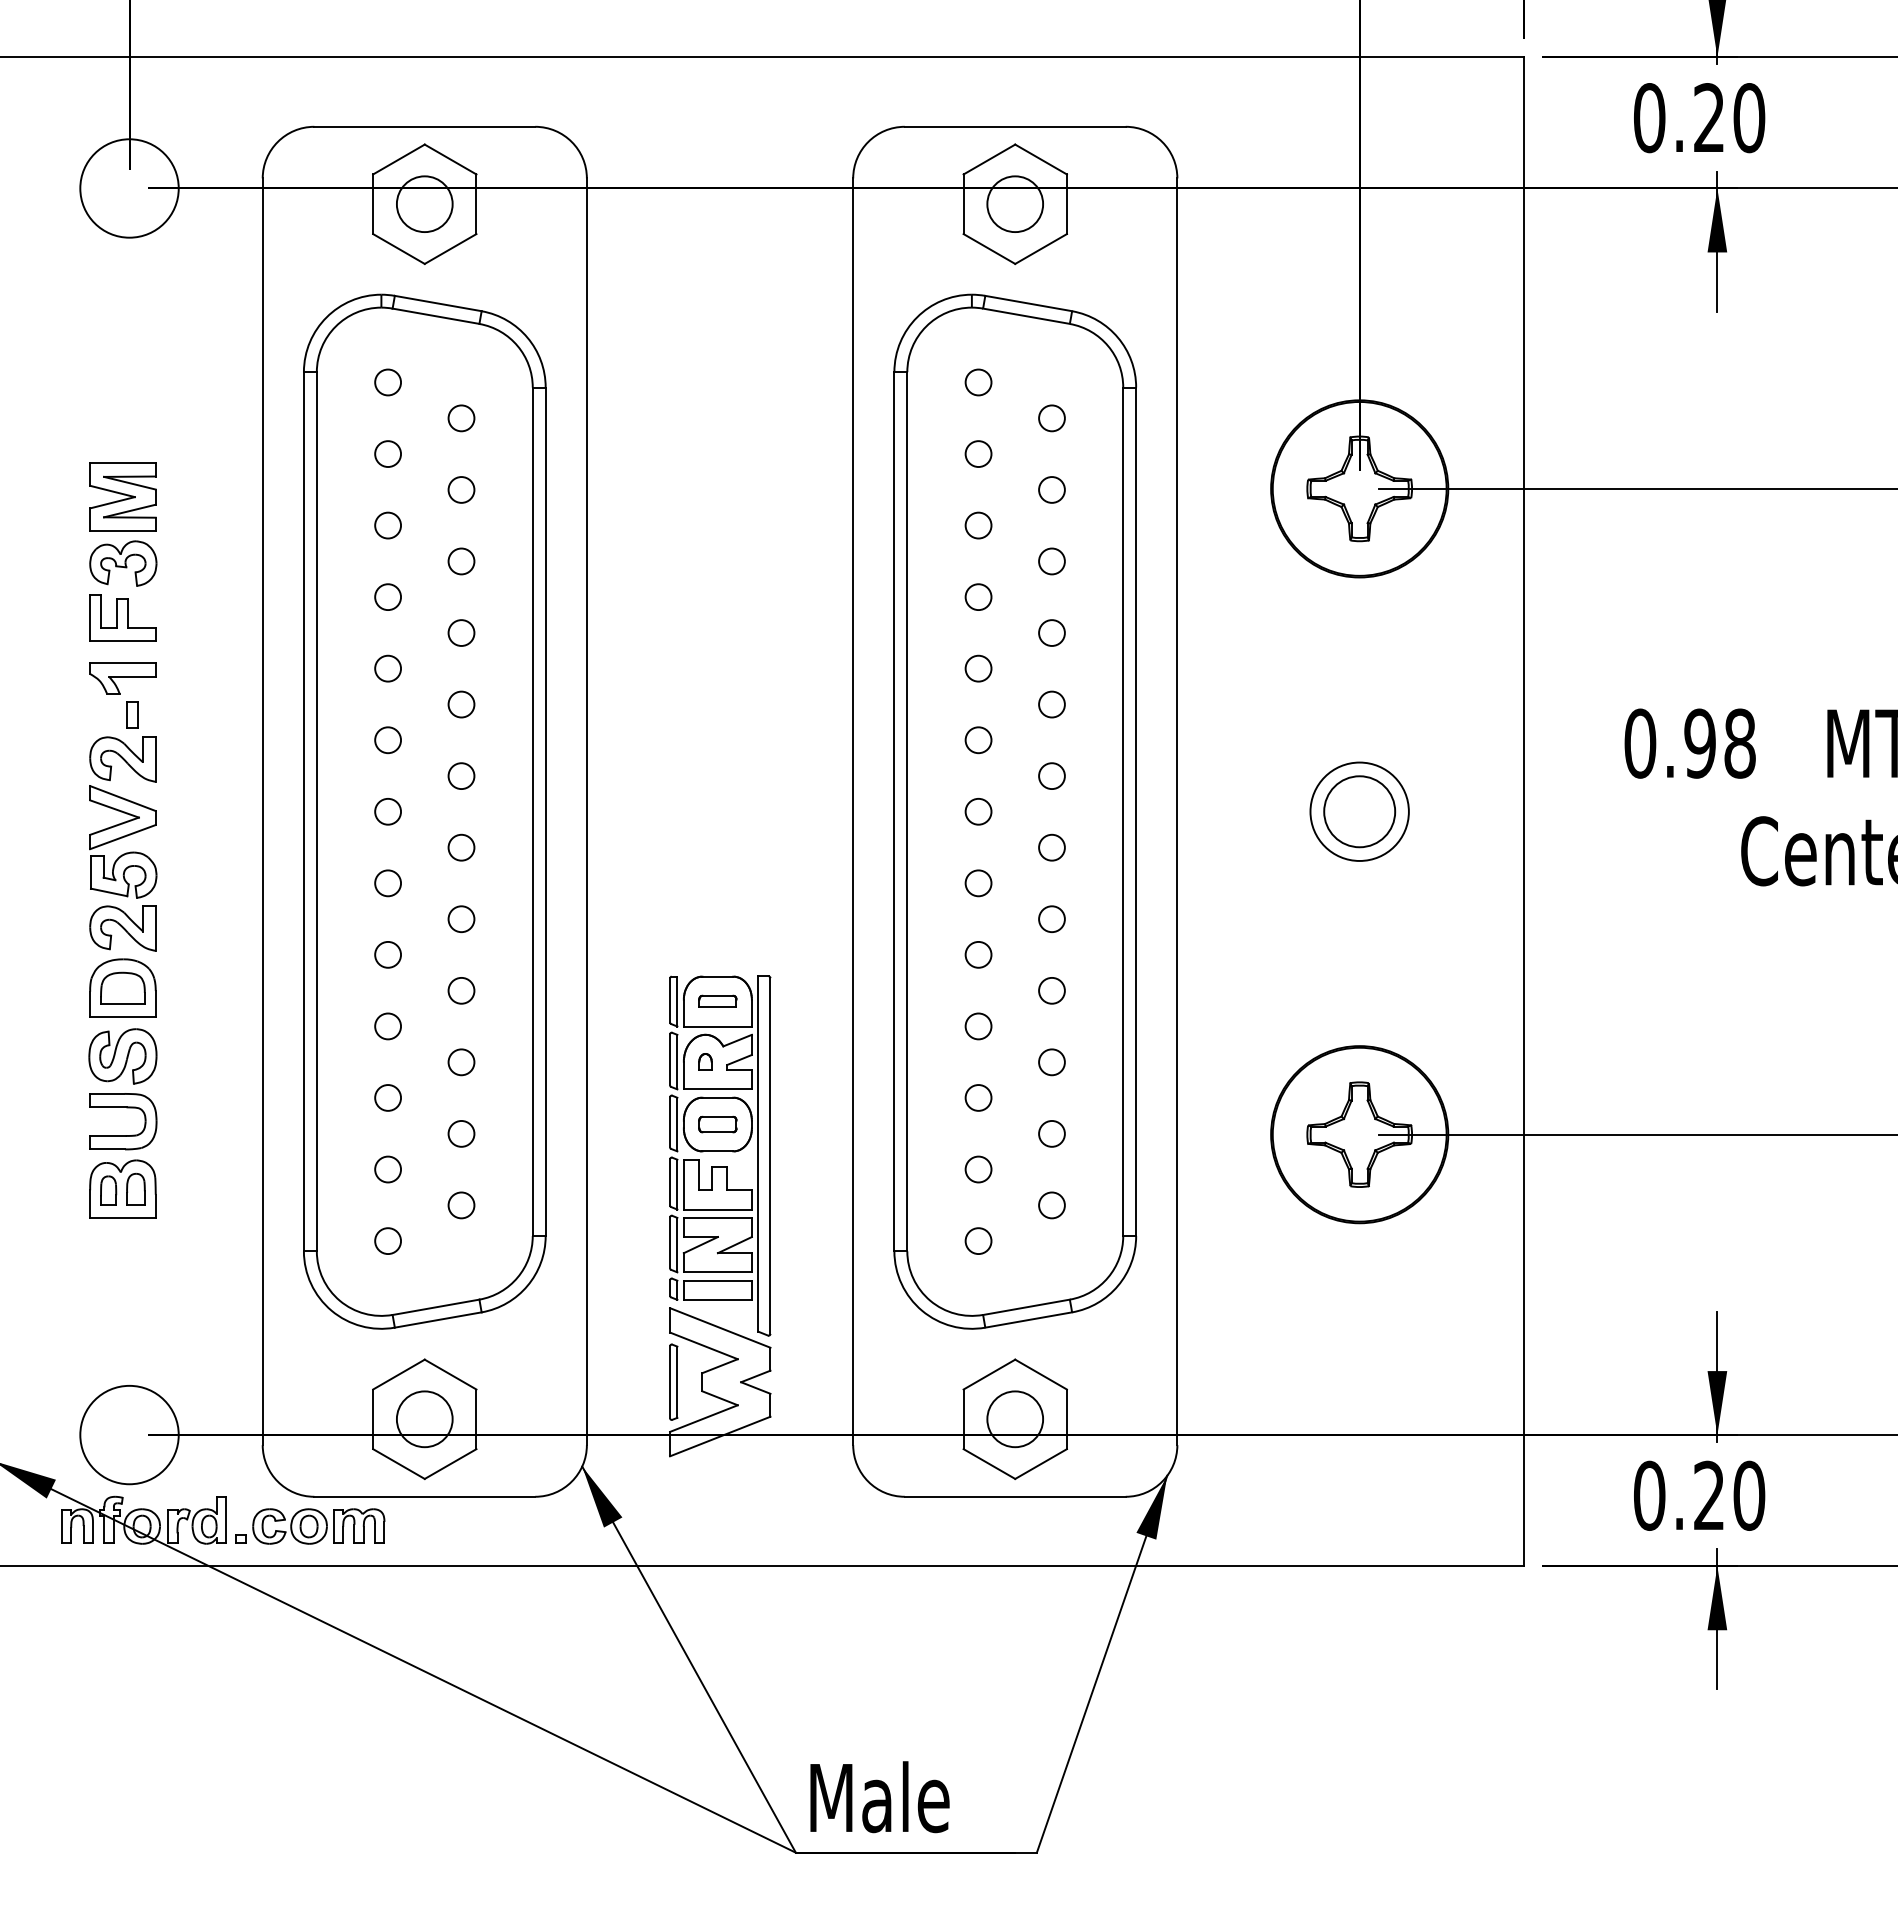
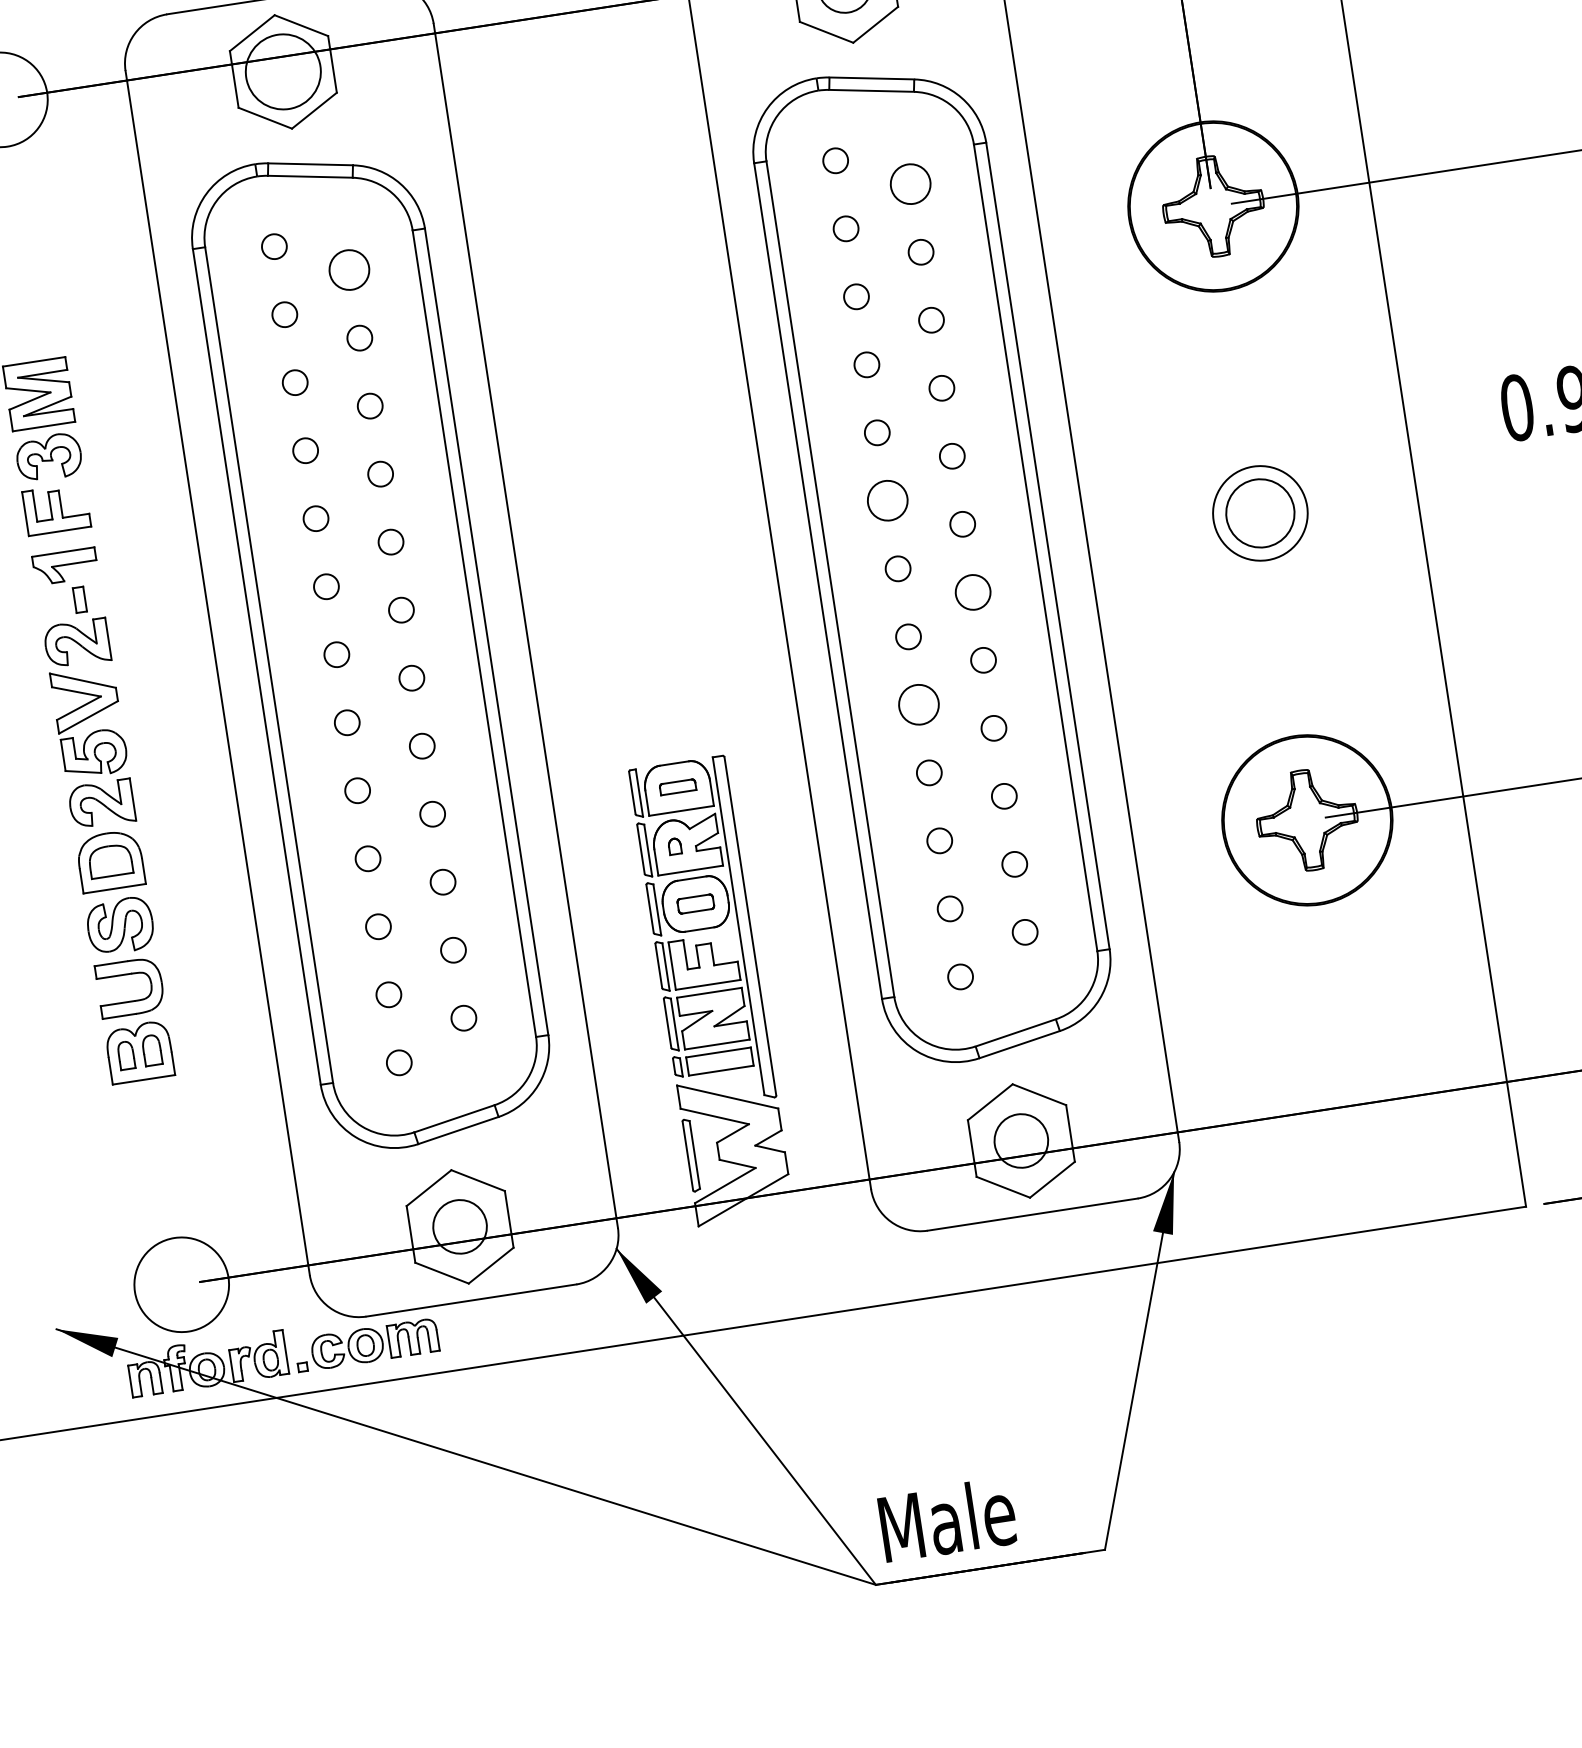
circle: (424, 204) -> (283, 72), size x1.4
circle: (461, 418) -> (349, 270), size x1.6
circle: (1051, 418) -> (910, 184), size x1.6
circle: (978, 740) -> (887, 501), size x1.6
circle: (1051, 847) -> (972, 592), size x1.4
circle: (978, 954) -> (918, 704), size x1.6

